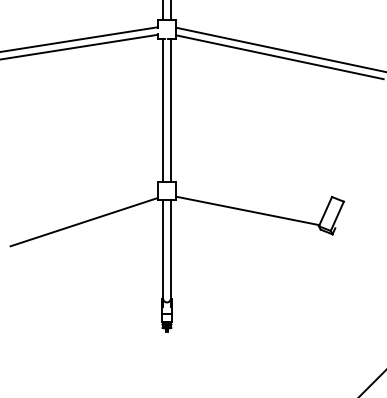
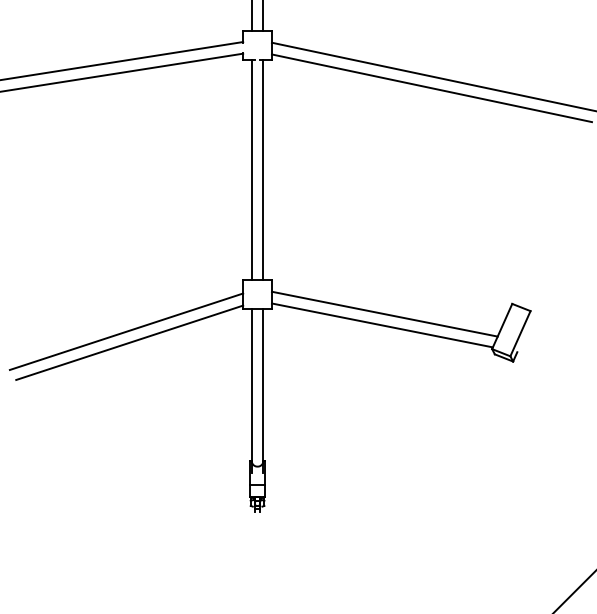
line: (249, 203) -> (384, 313), added
line: (81, 214) -> (125, 330), added

